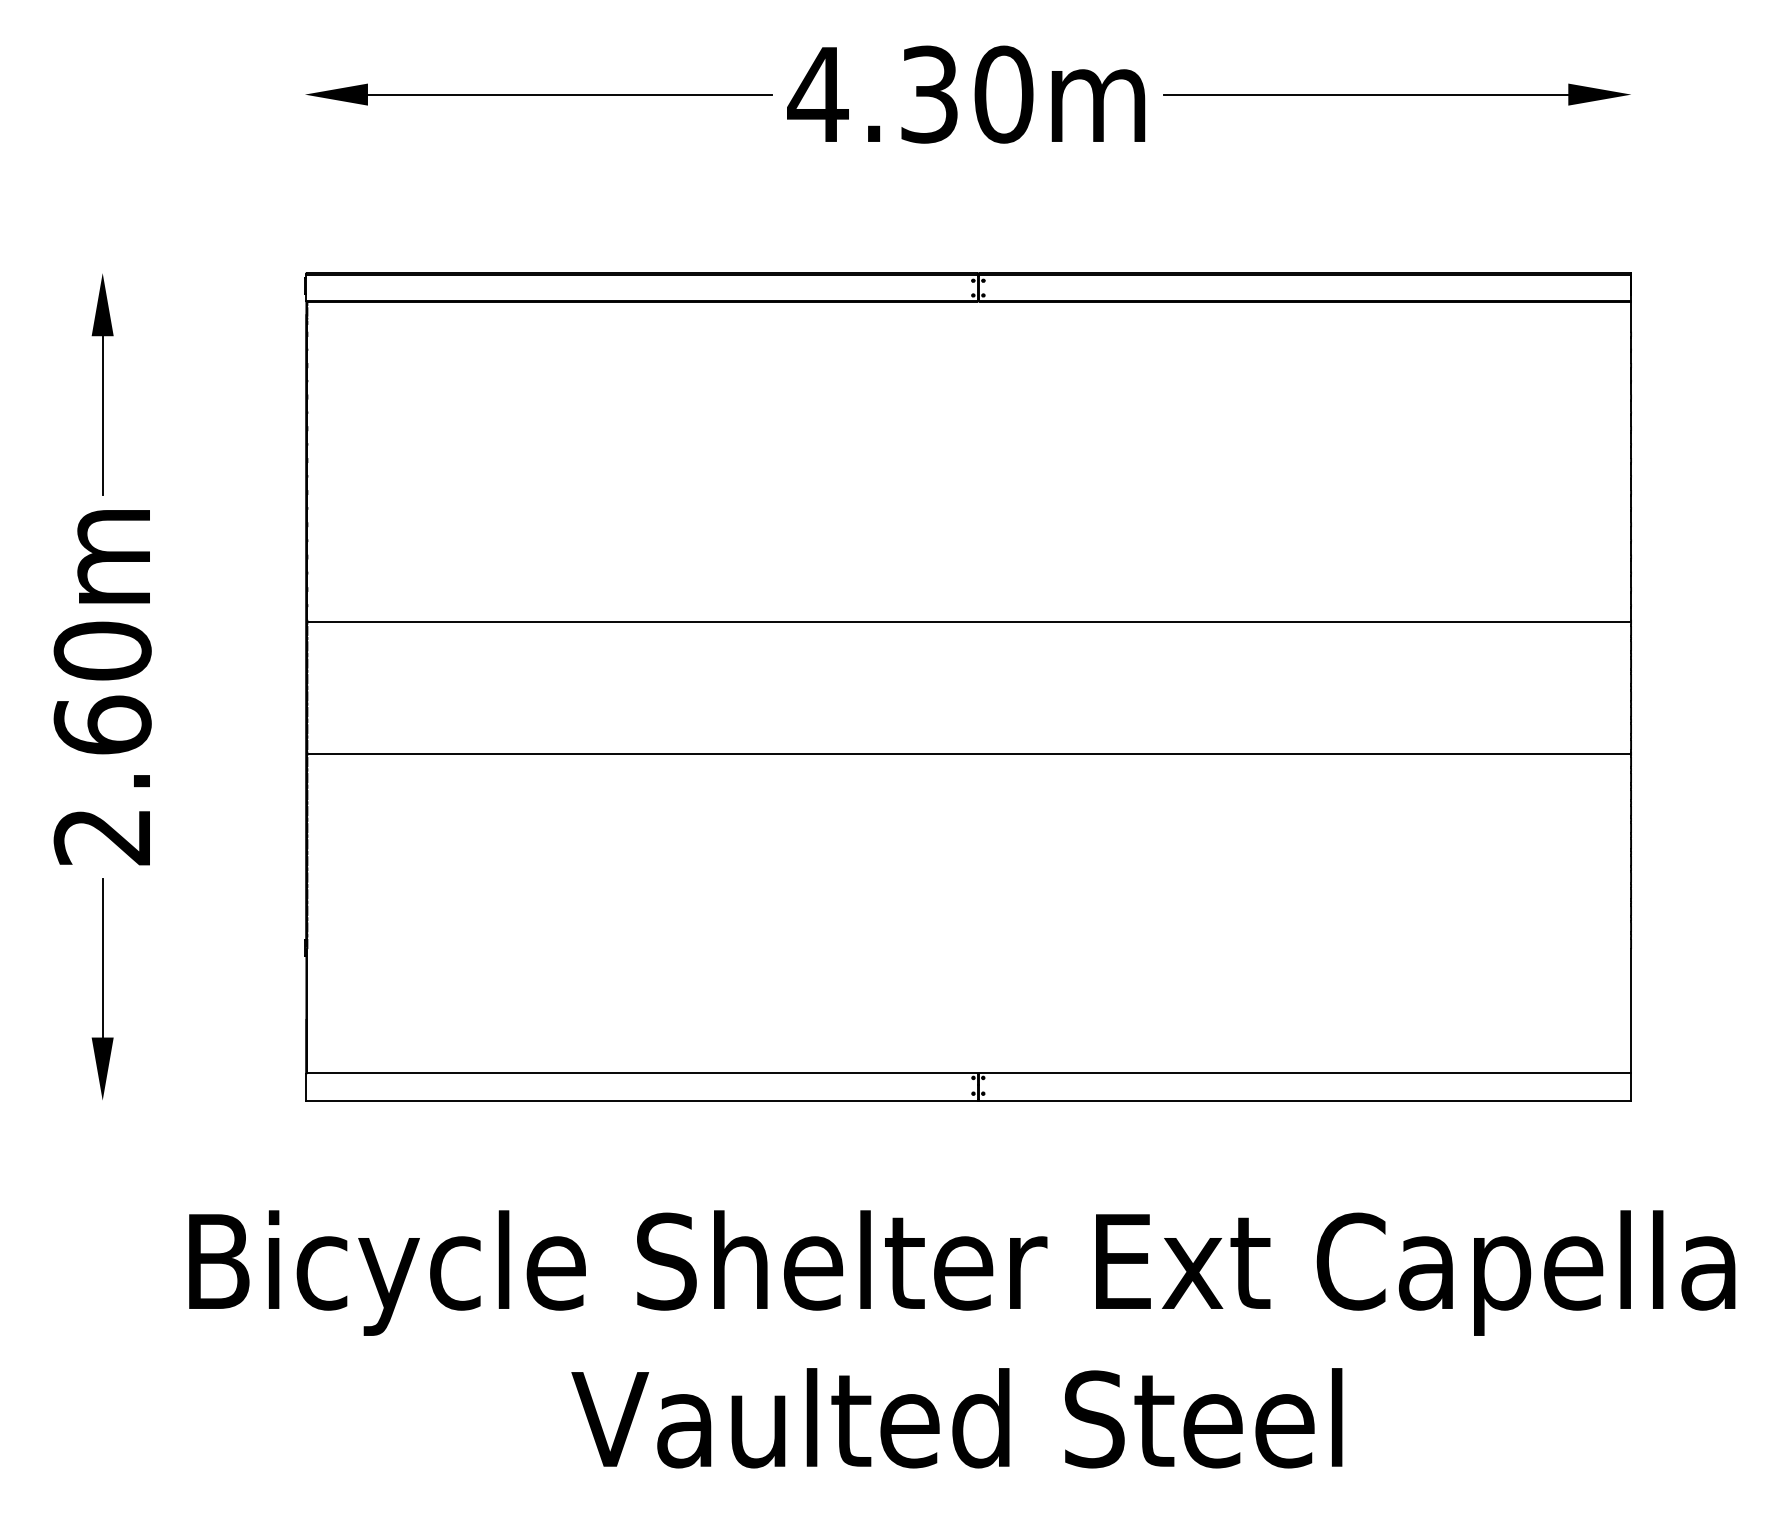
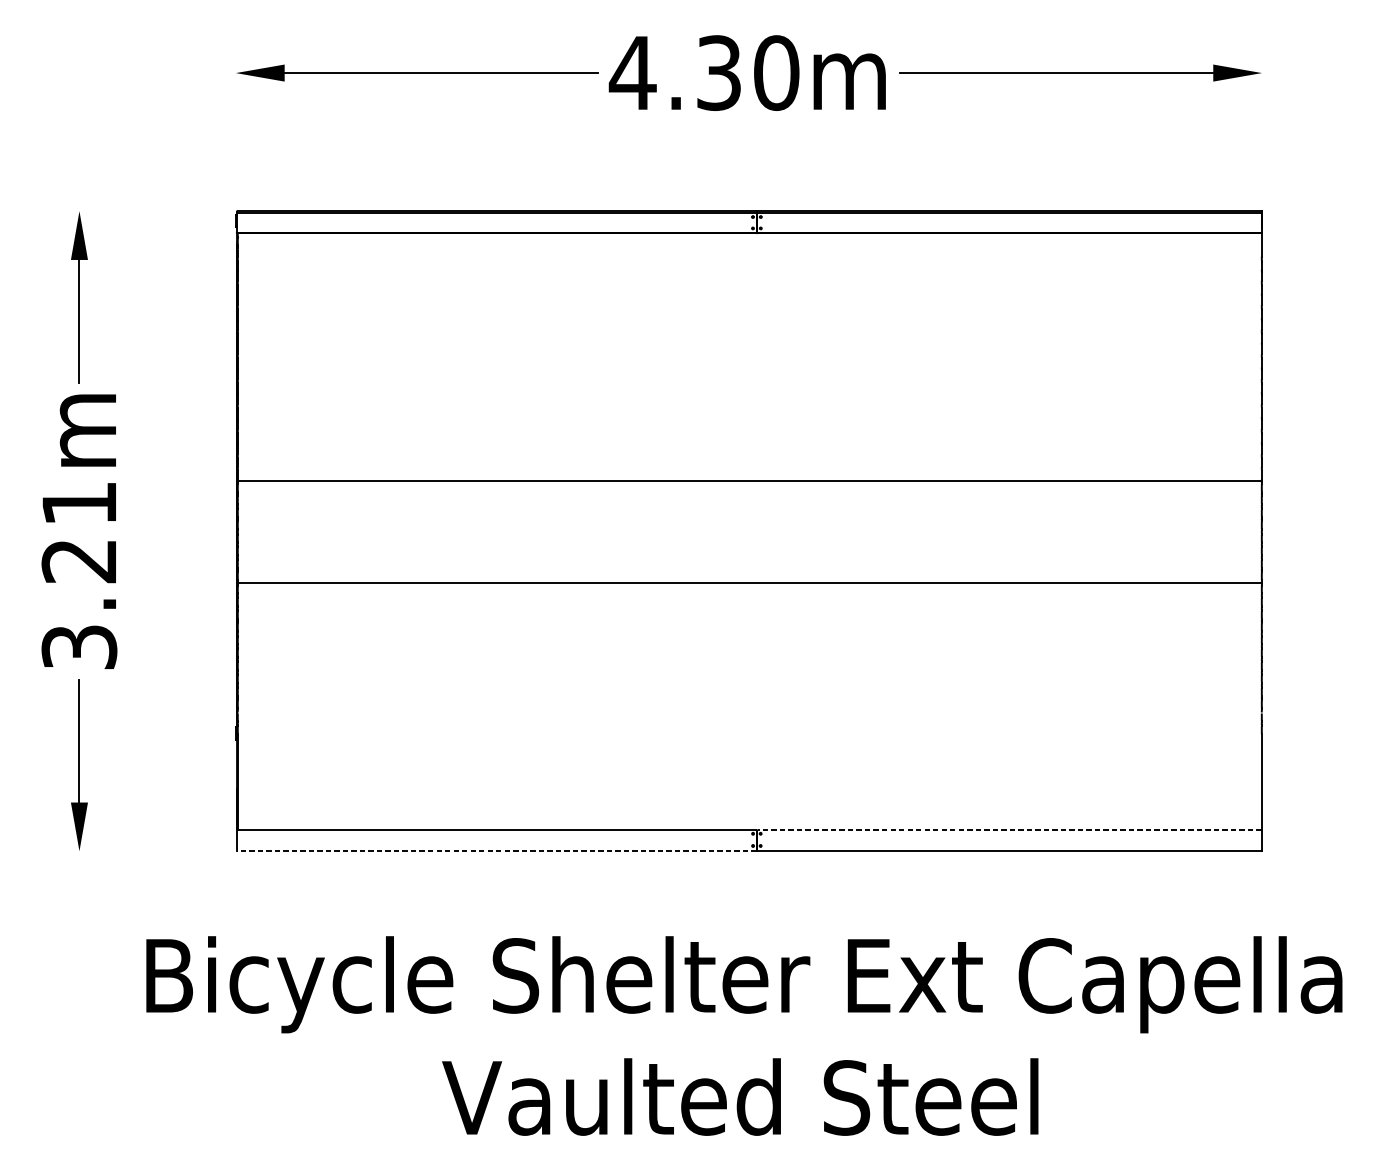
text: (102, 743) -> (79, 575), 2.60m -> 3.21m
line: (1305, 1073) -> (1009, 830), solid -> dashed
line: (642, 1100) -> (497, 851), solid -> dashed

